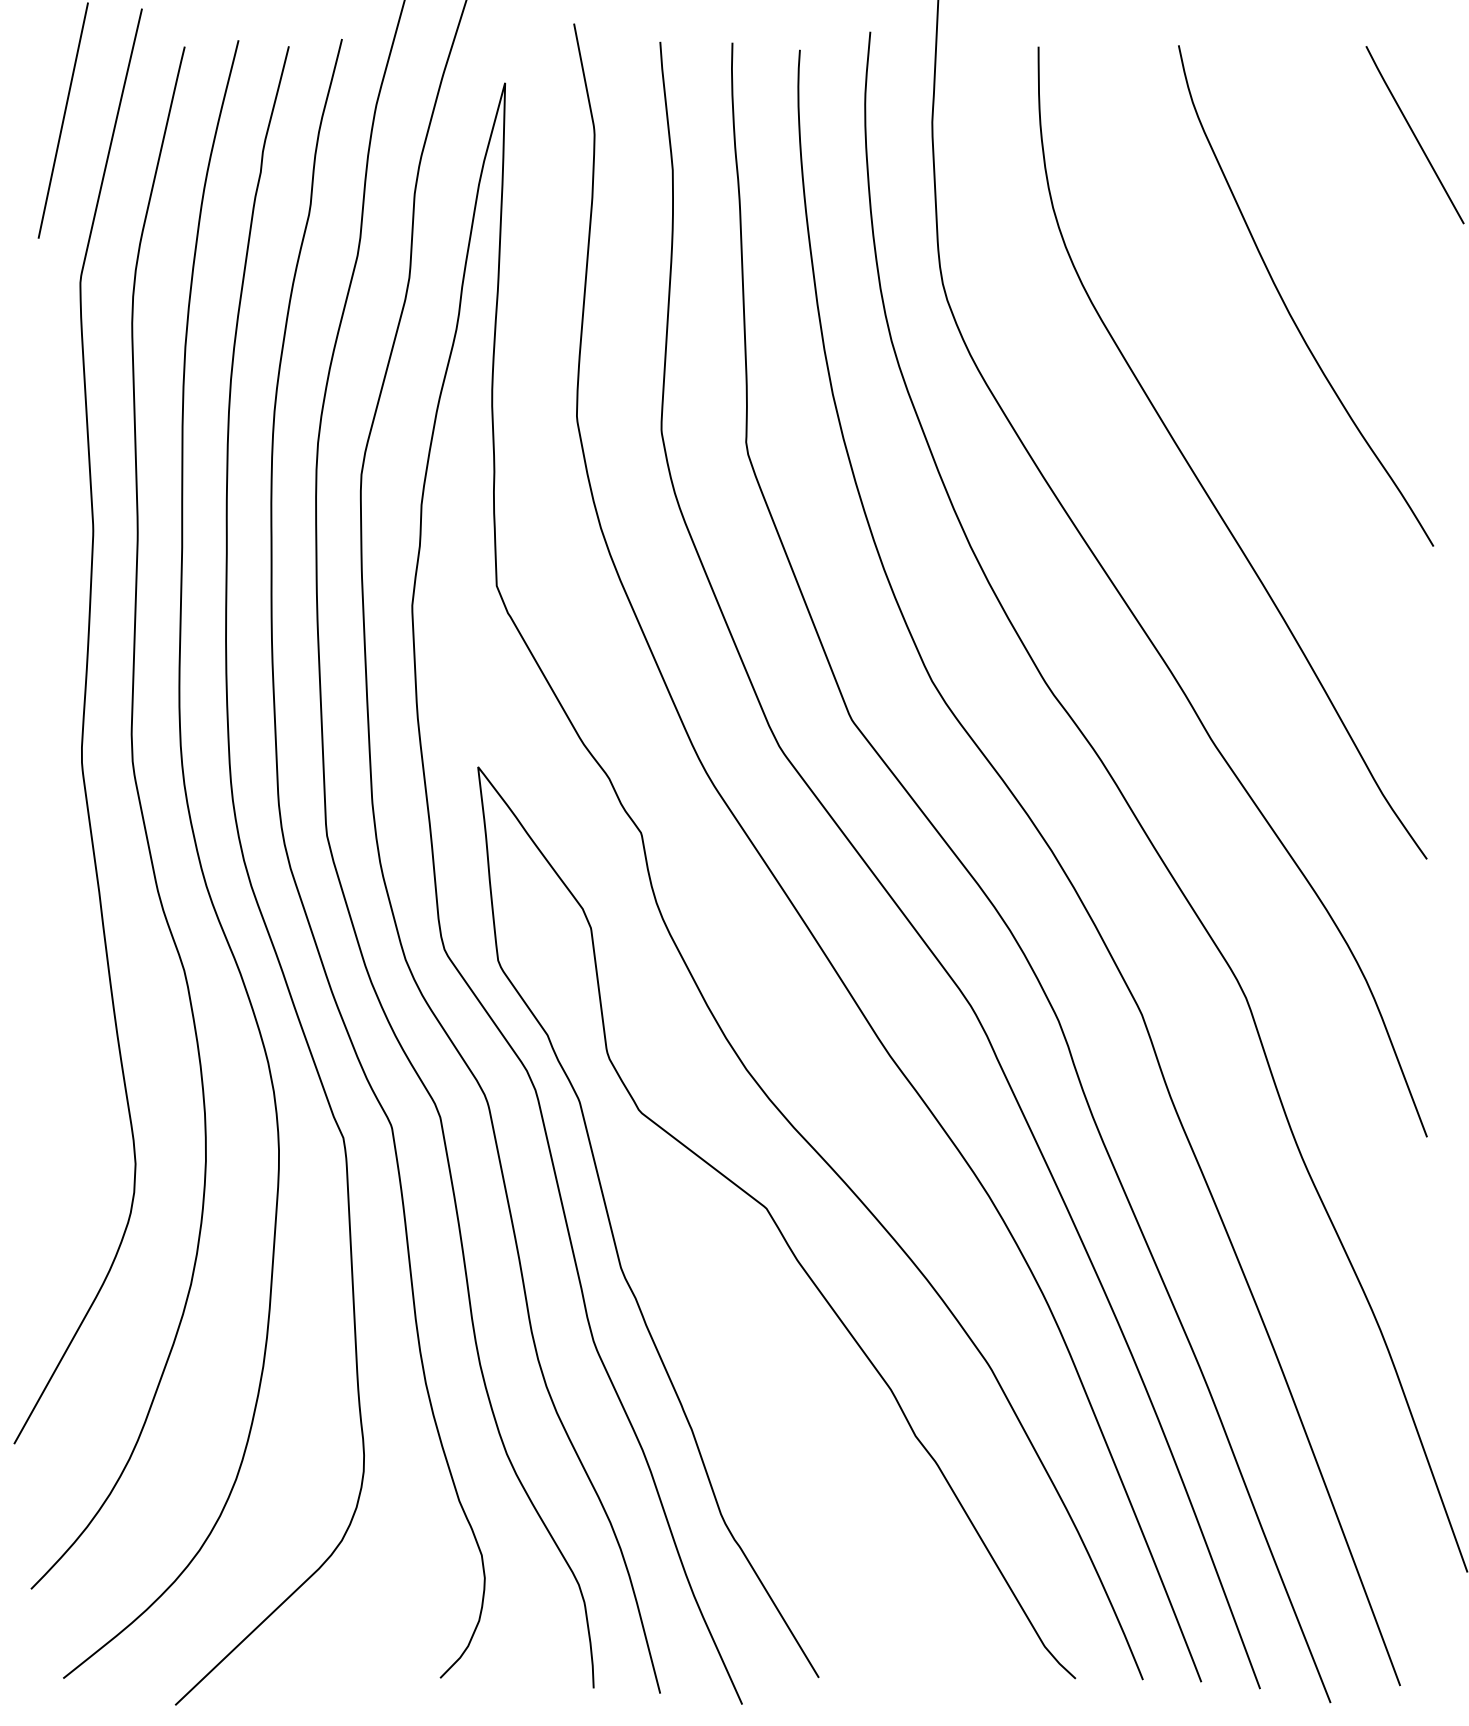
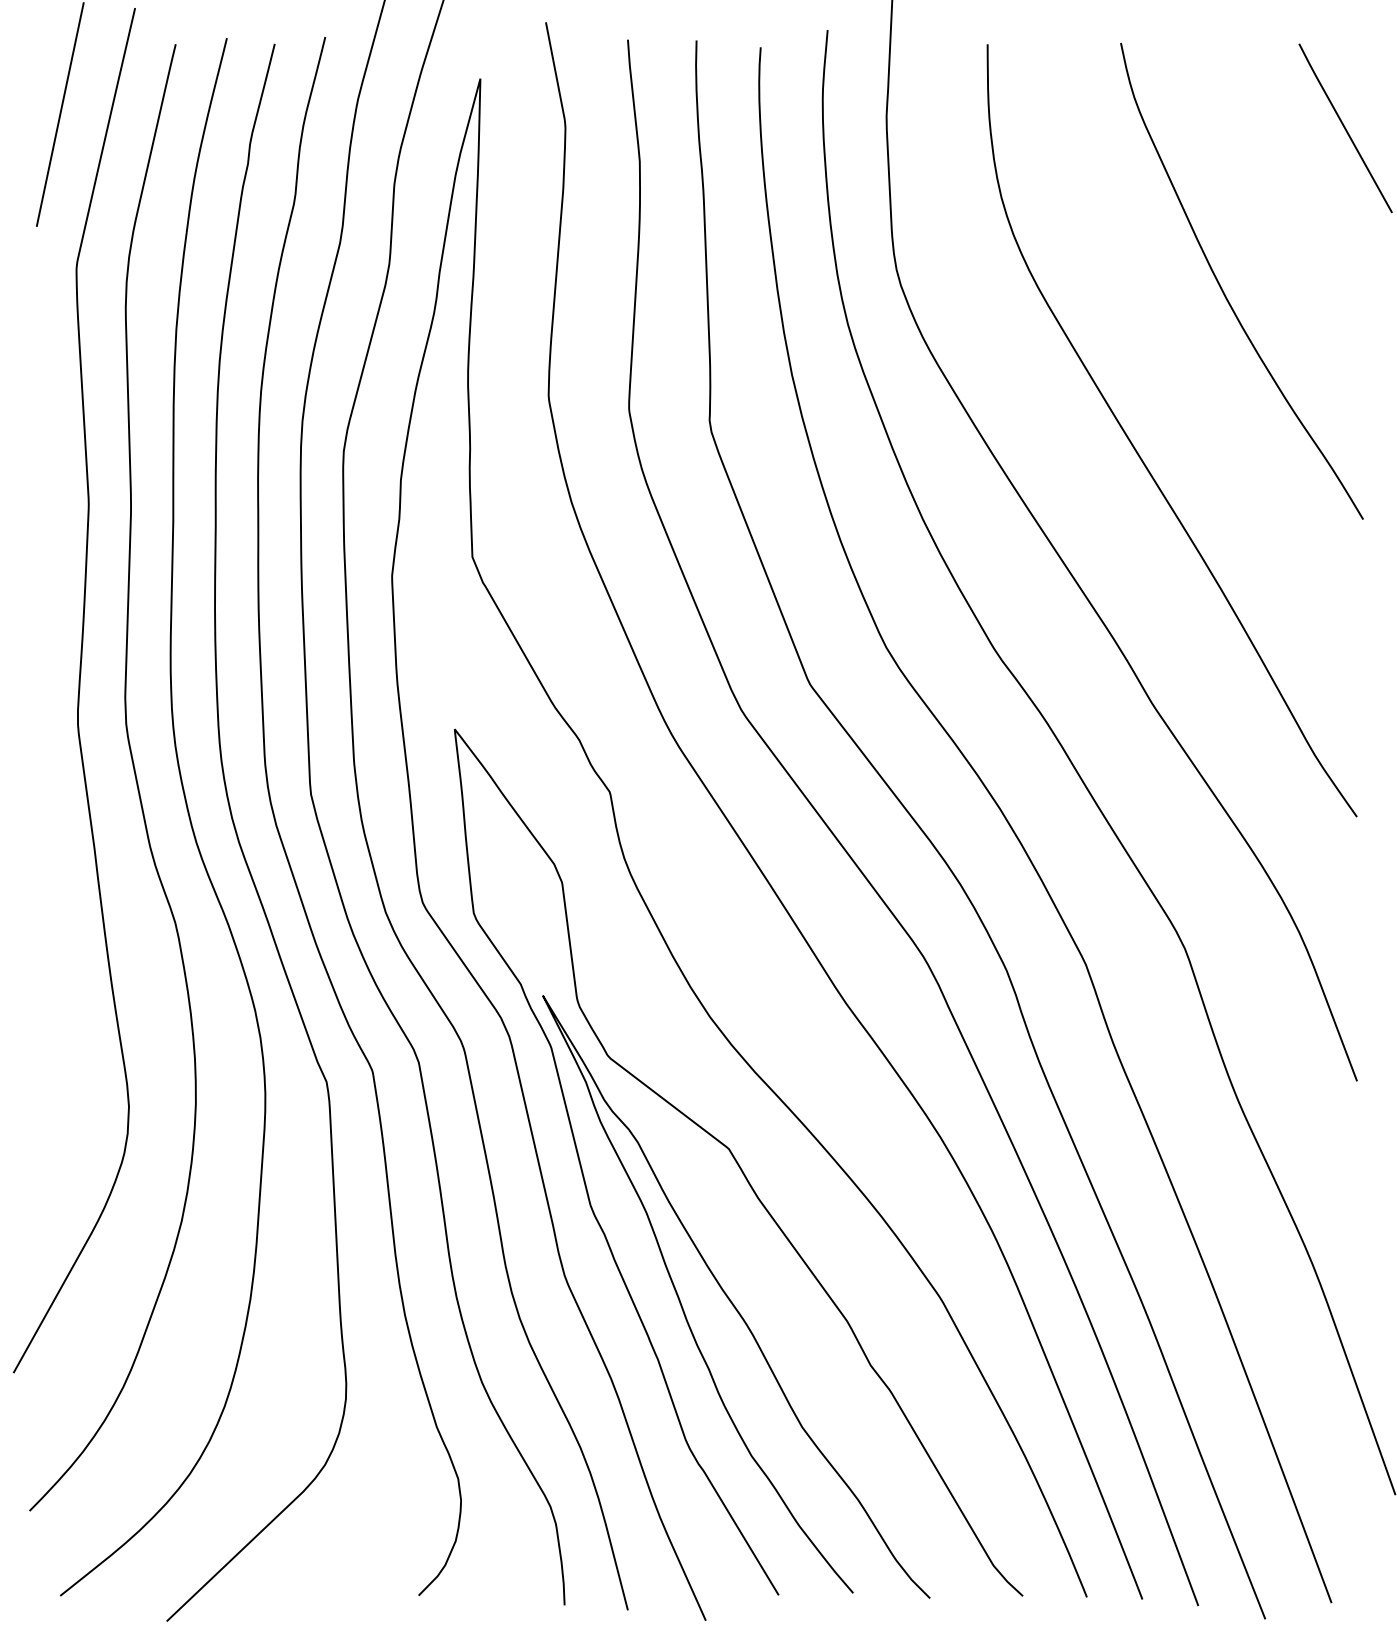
curve: (769, 1368) -> (731, 1301), added

